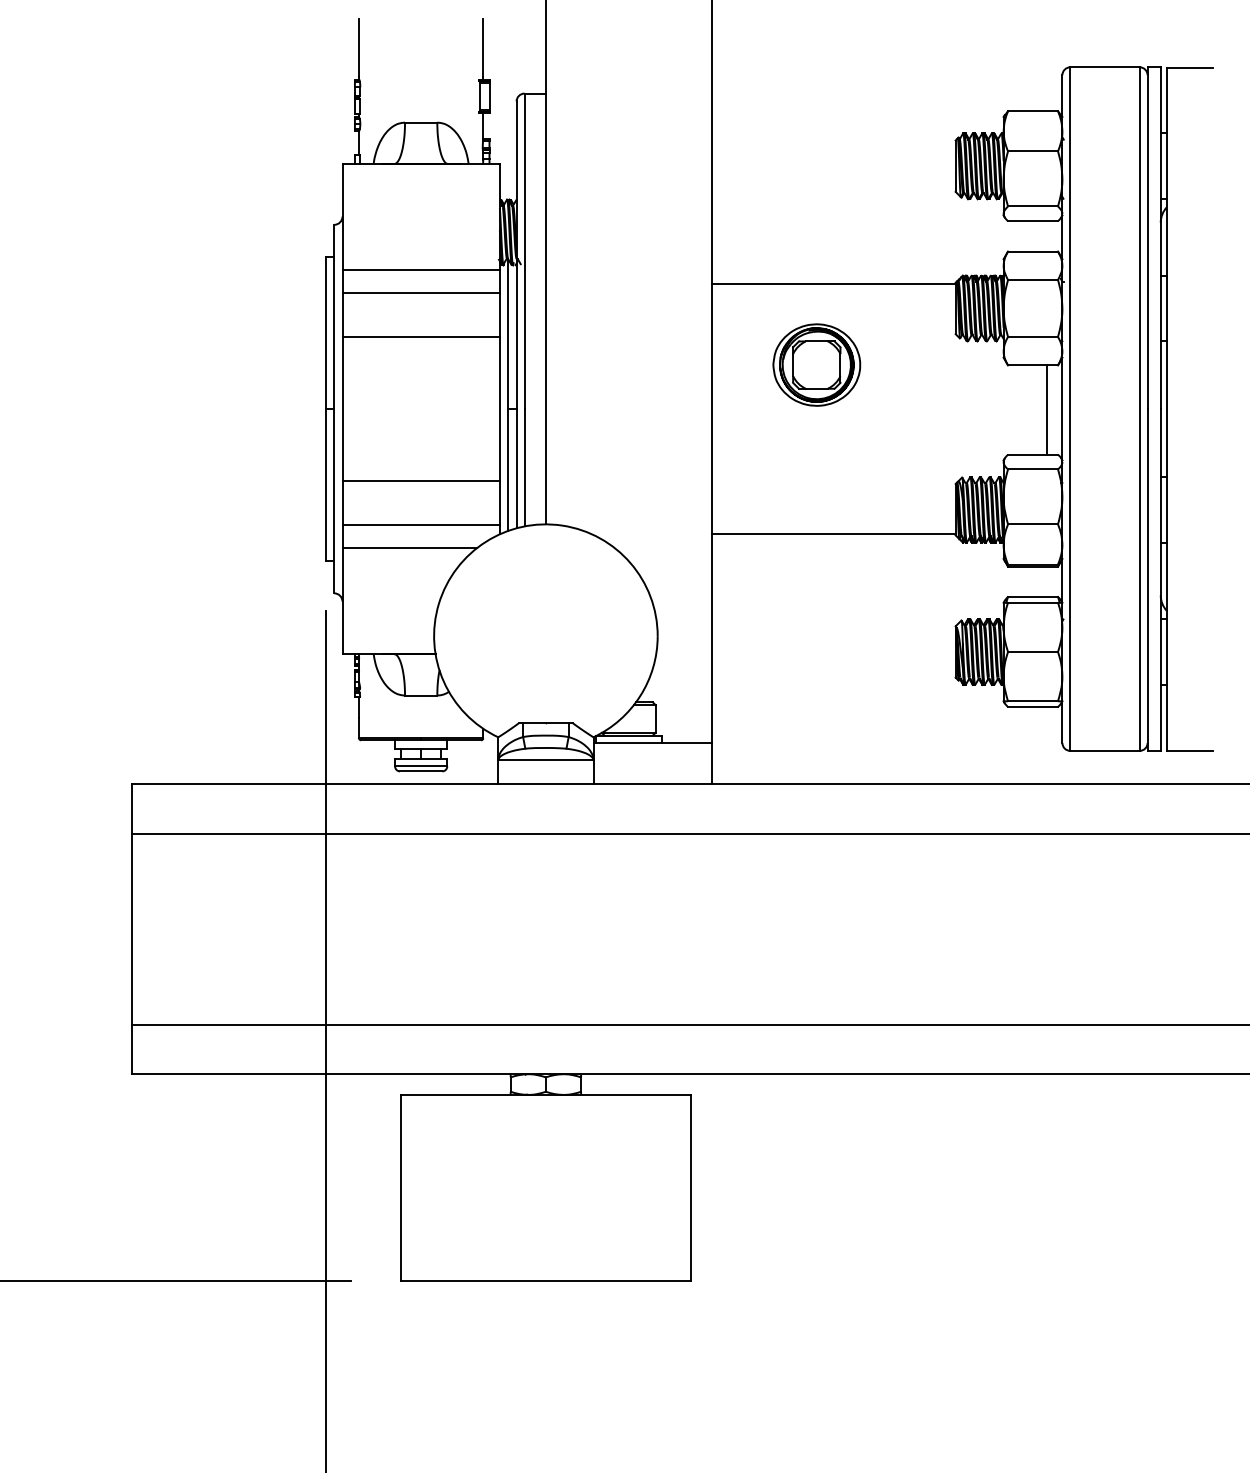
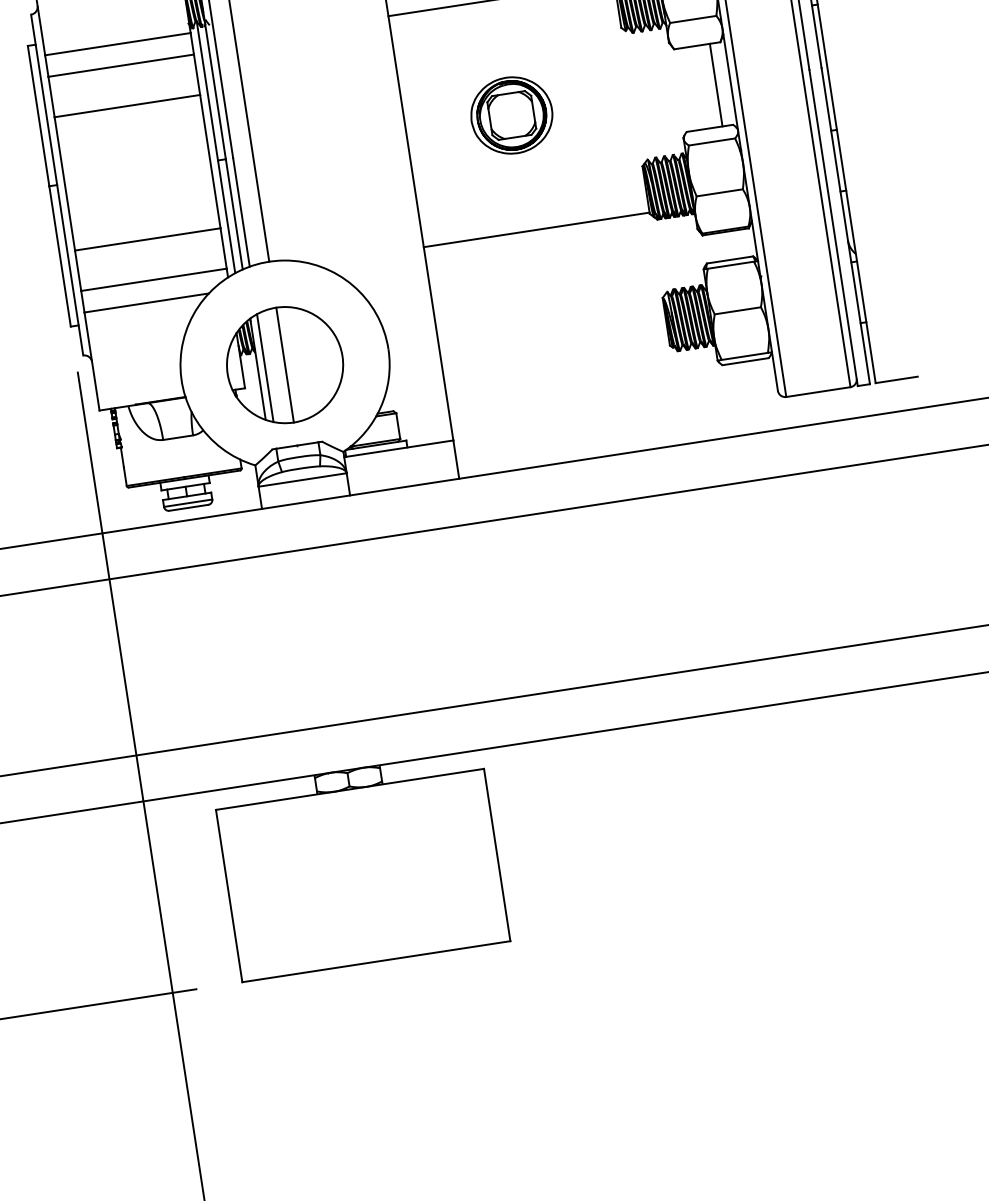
part: (816, 364) -> (511, 114), moved
part: (545, 636) -> (284, 365), added

